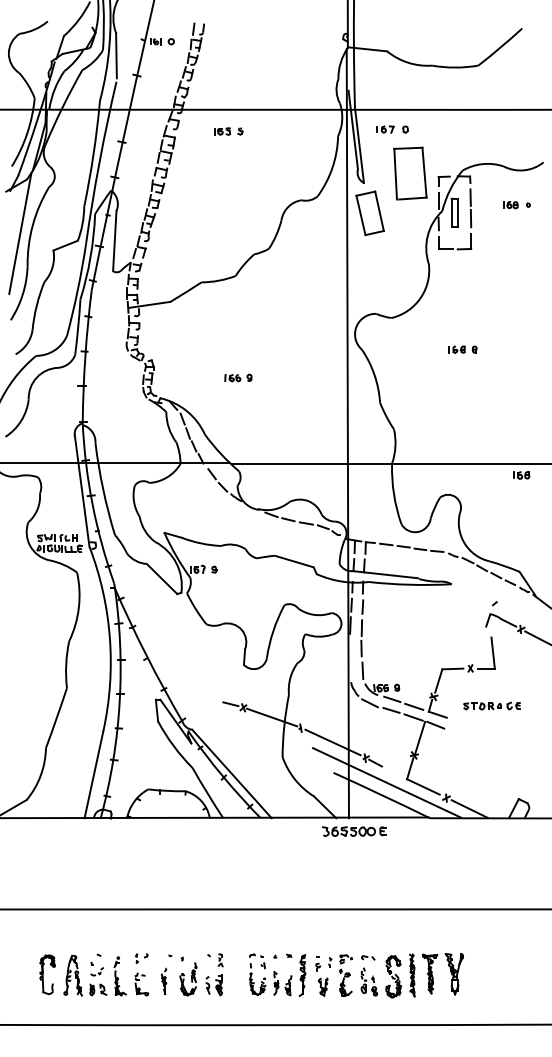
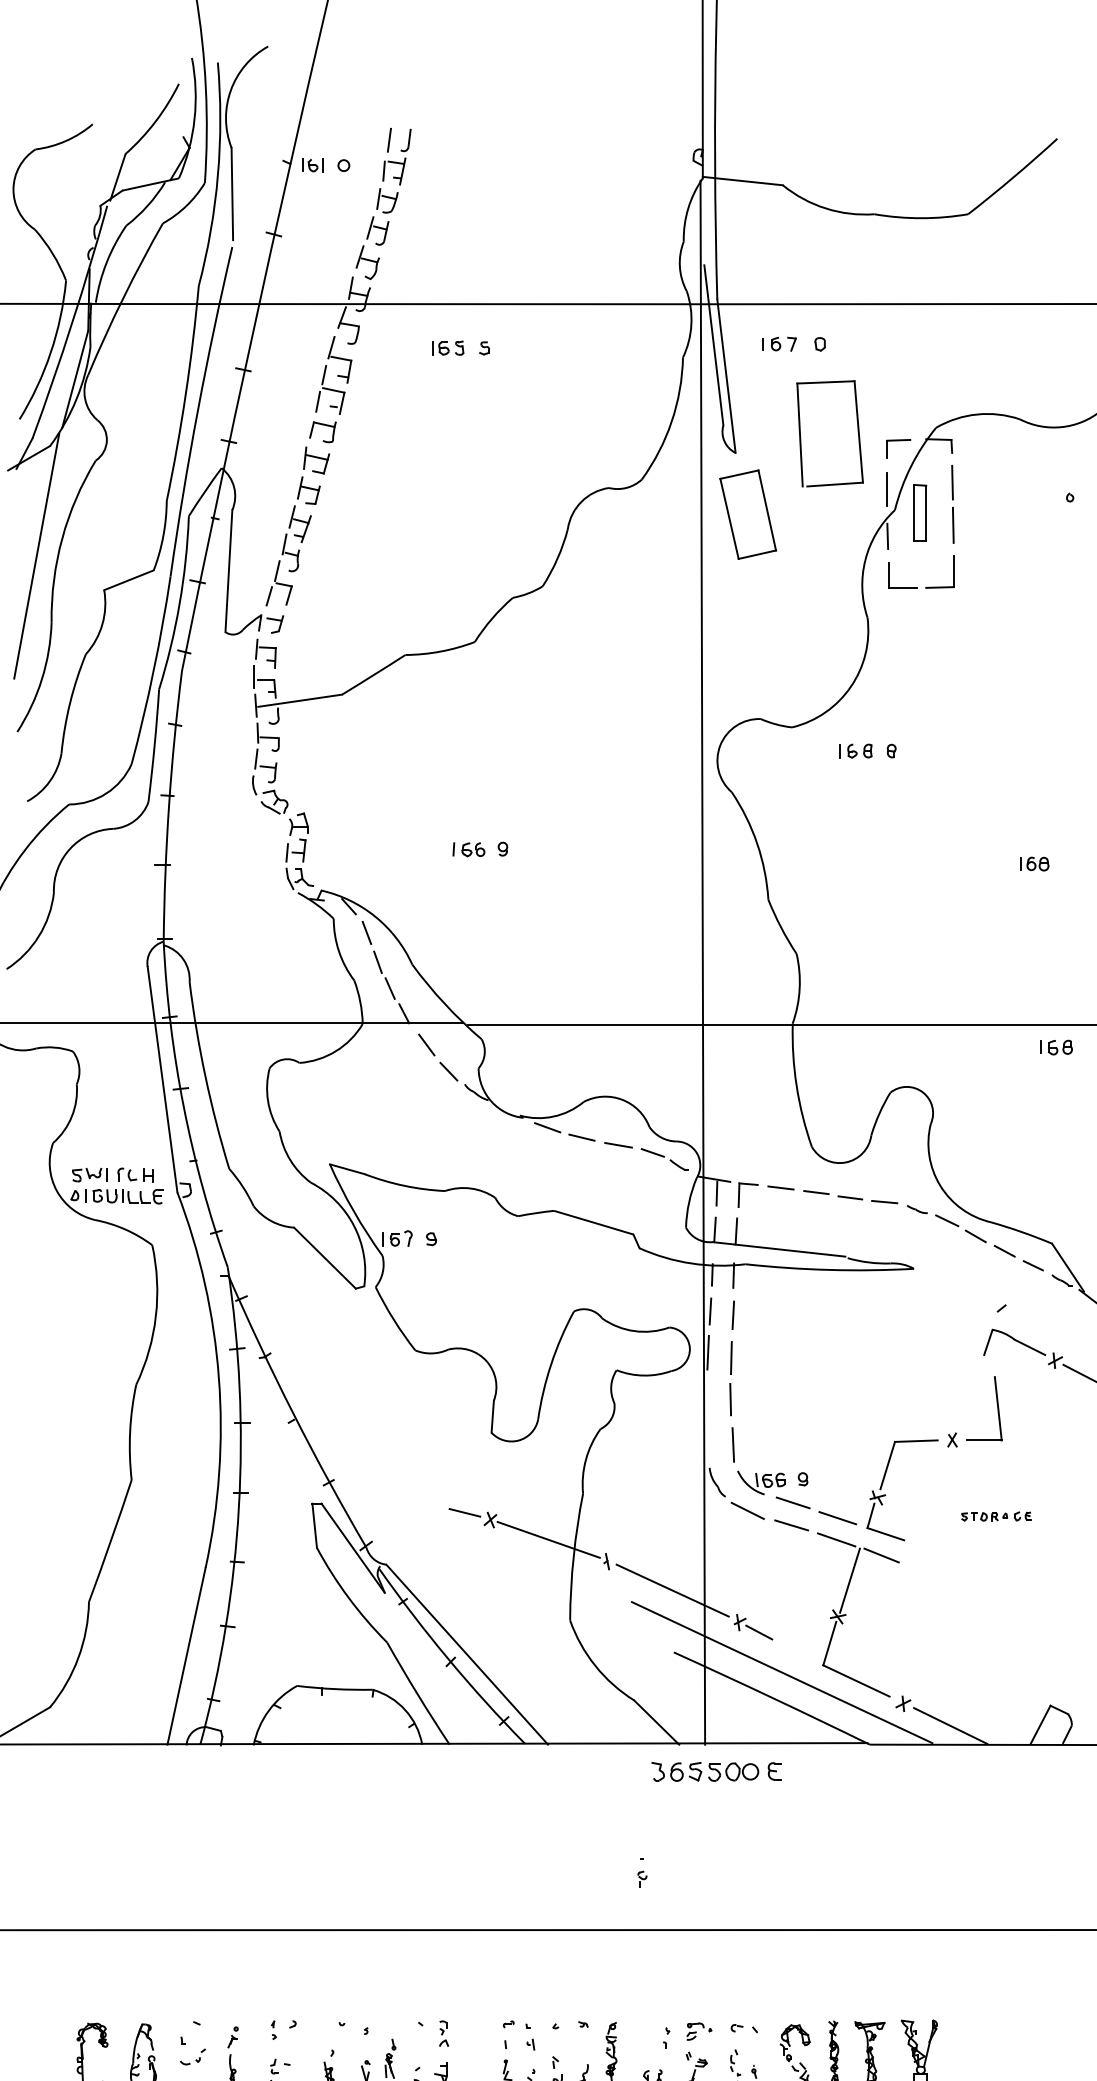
part: (510, 205) -> (1033, 864), moved
part: (462, 349) -> (866, 750), moved
part: (491, 705) -> (994, 1515), size x0.6
part: (317, 963) -> (641, 1871), moved

